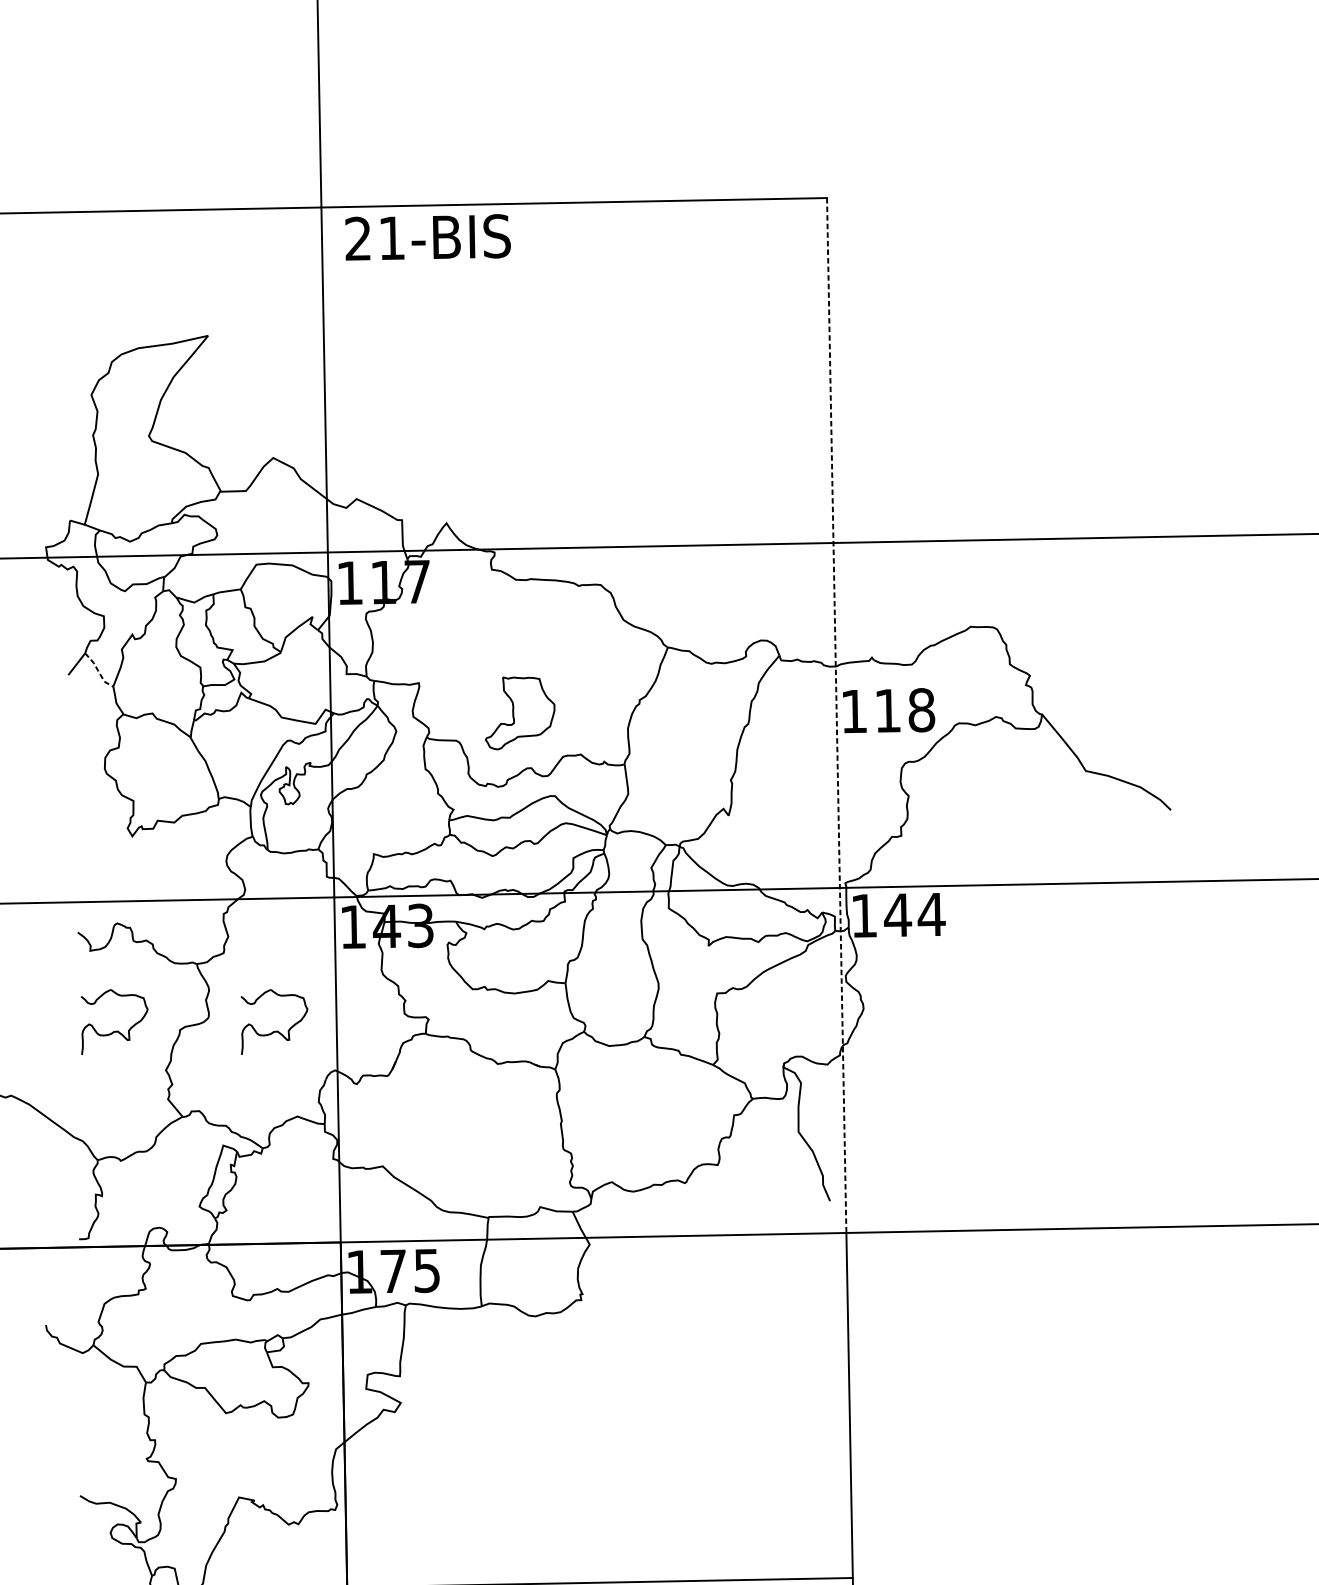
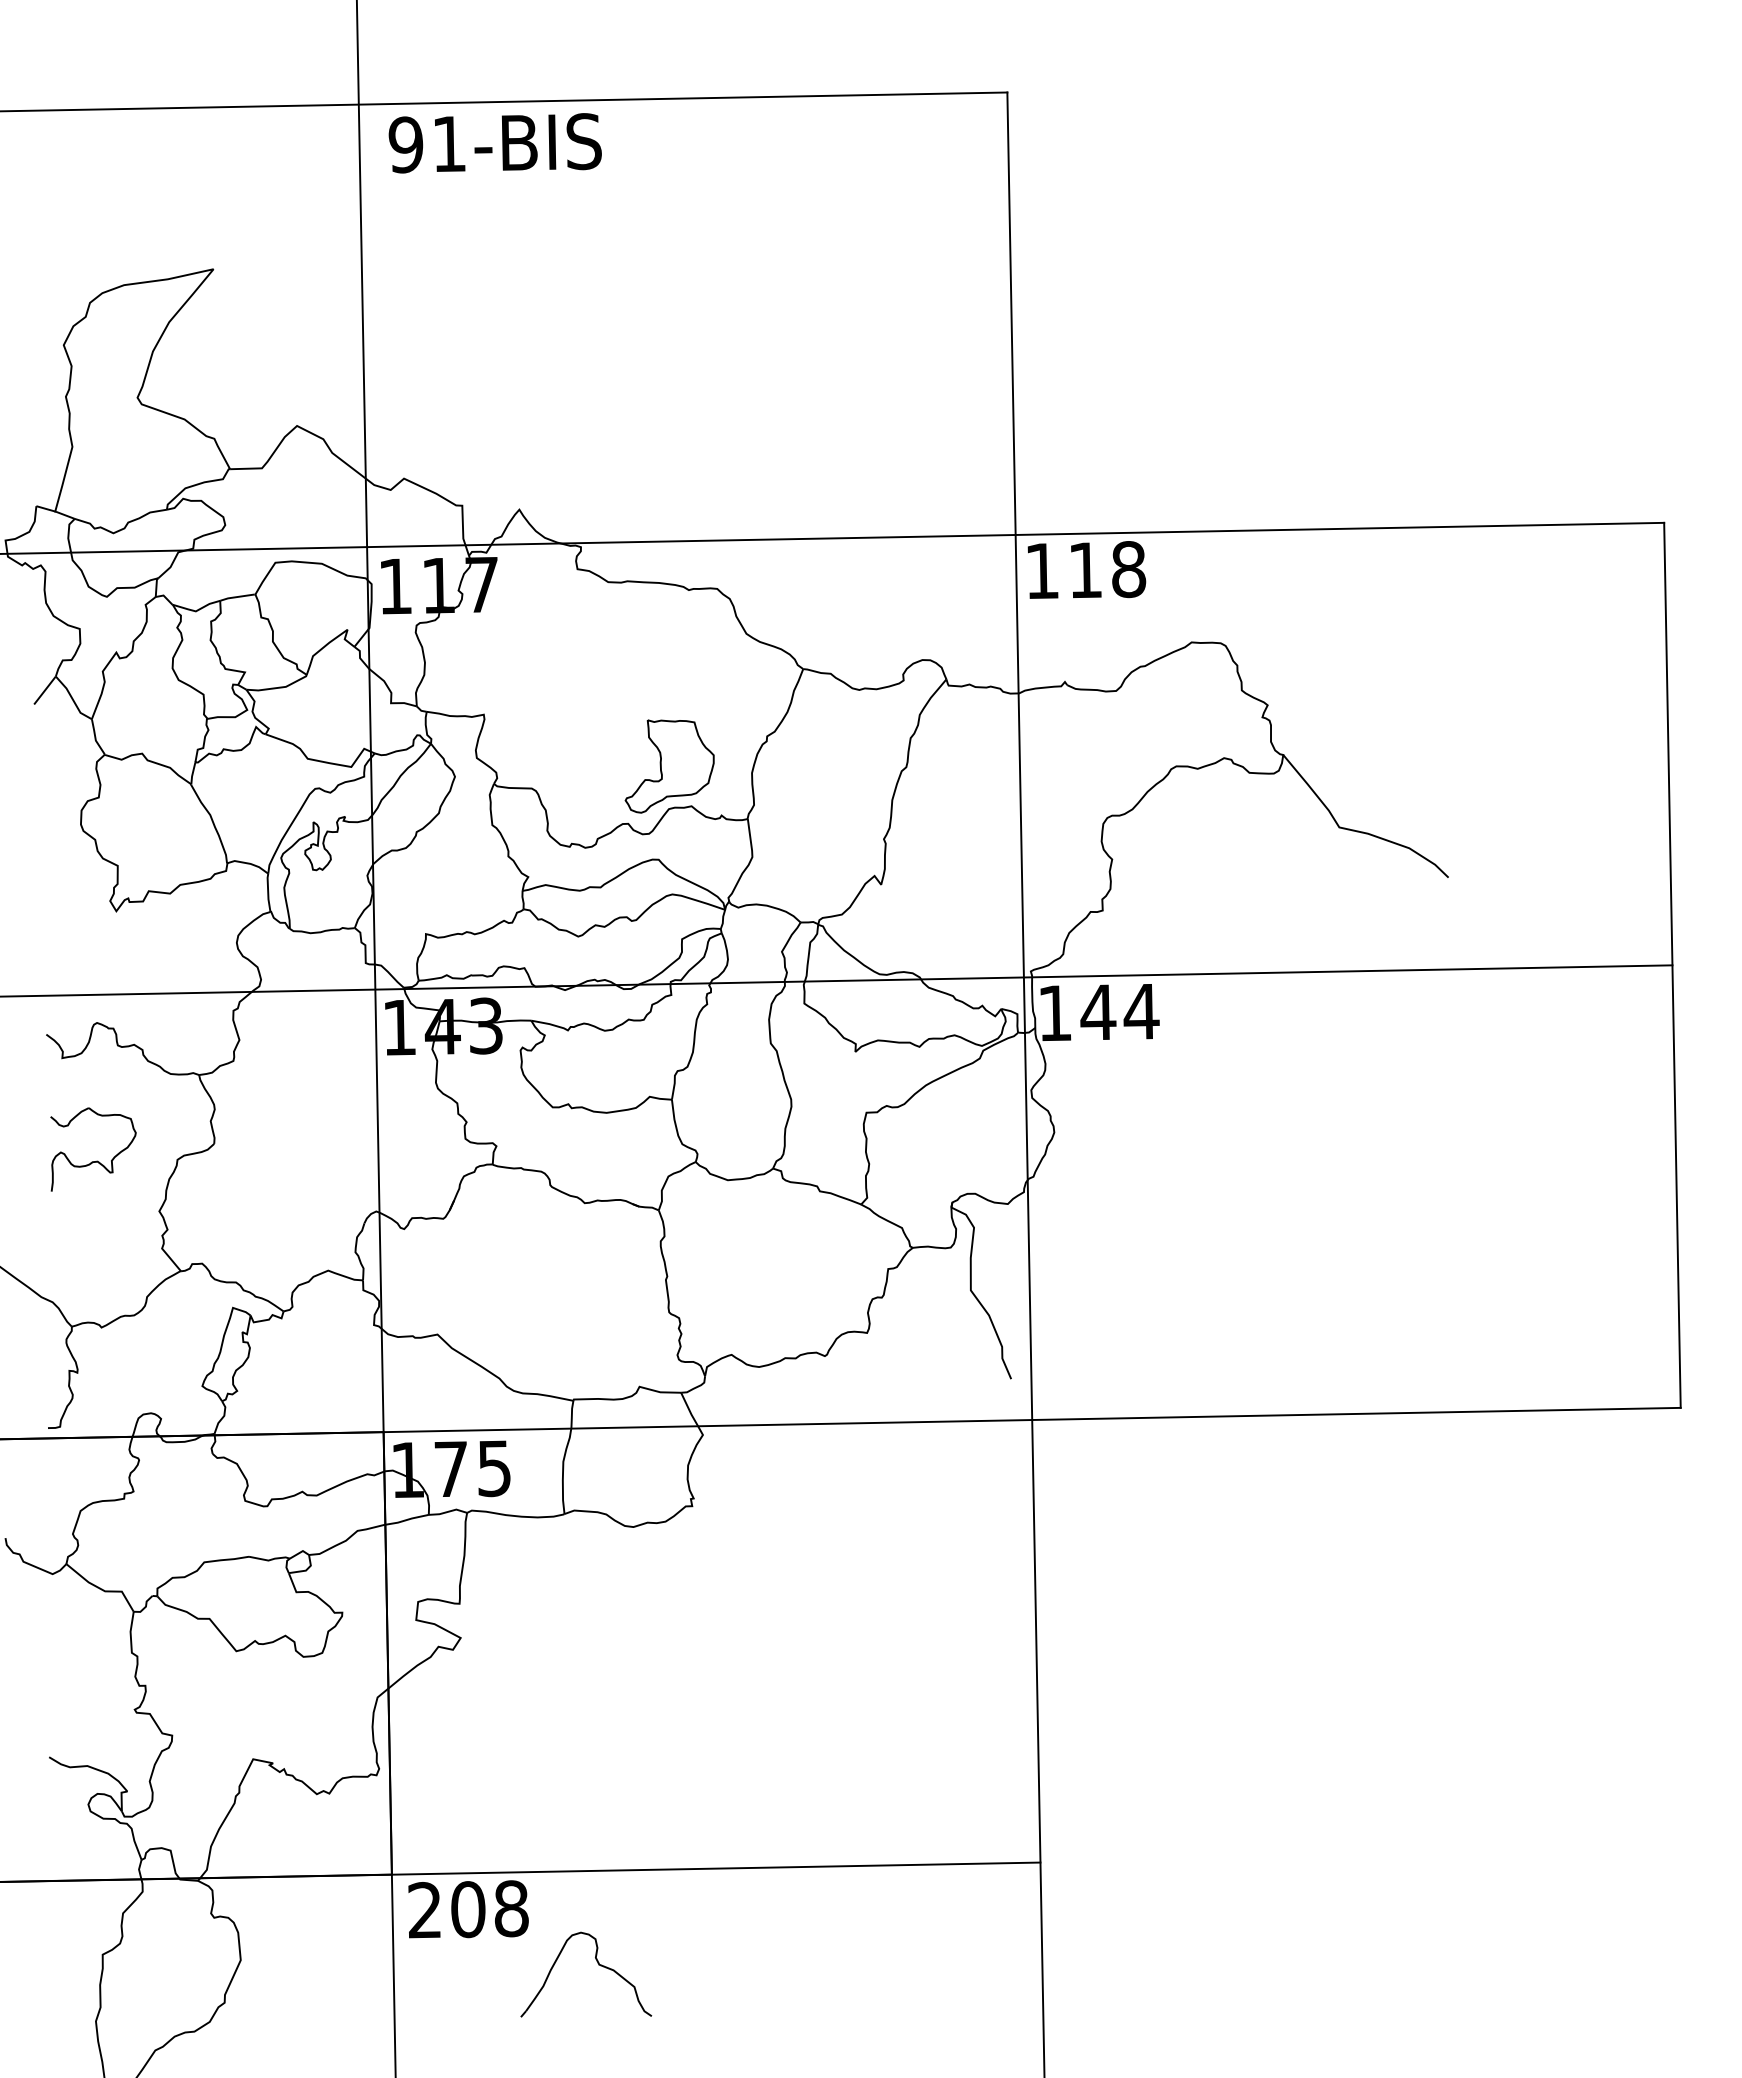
text: (357, 238) -> (405, 144), 21-BIS -> 91-BIS
line: (98, 671) -> (72, 699), dashed -> solid
text: (888, 710) -> (1086, 569), moved
part: (519, 713) -> (669, 766), moved
line: (836, 715) -> (1019, 756), dashed -> solid
part: (276, 1030) -> (301, 1160), removed

